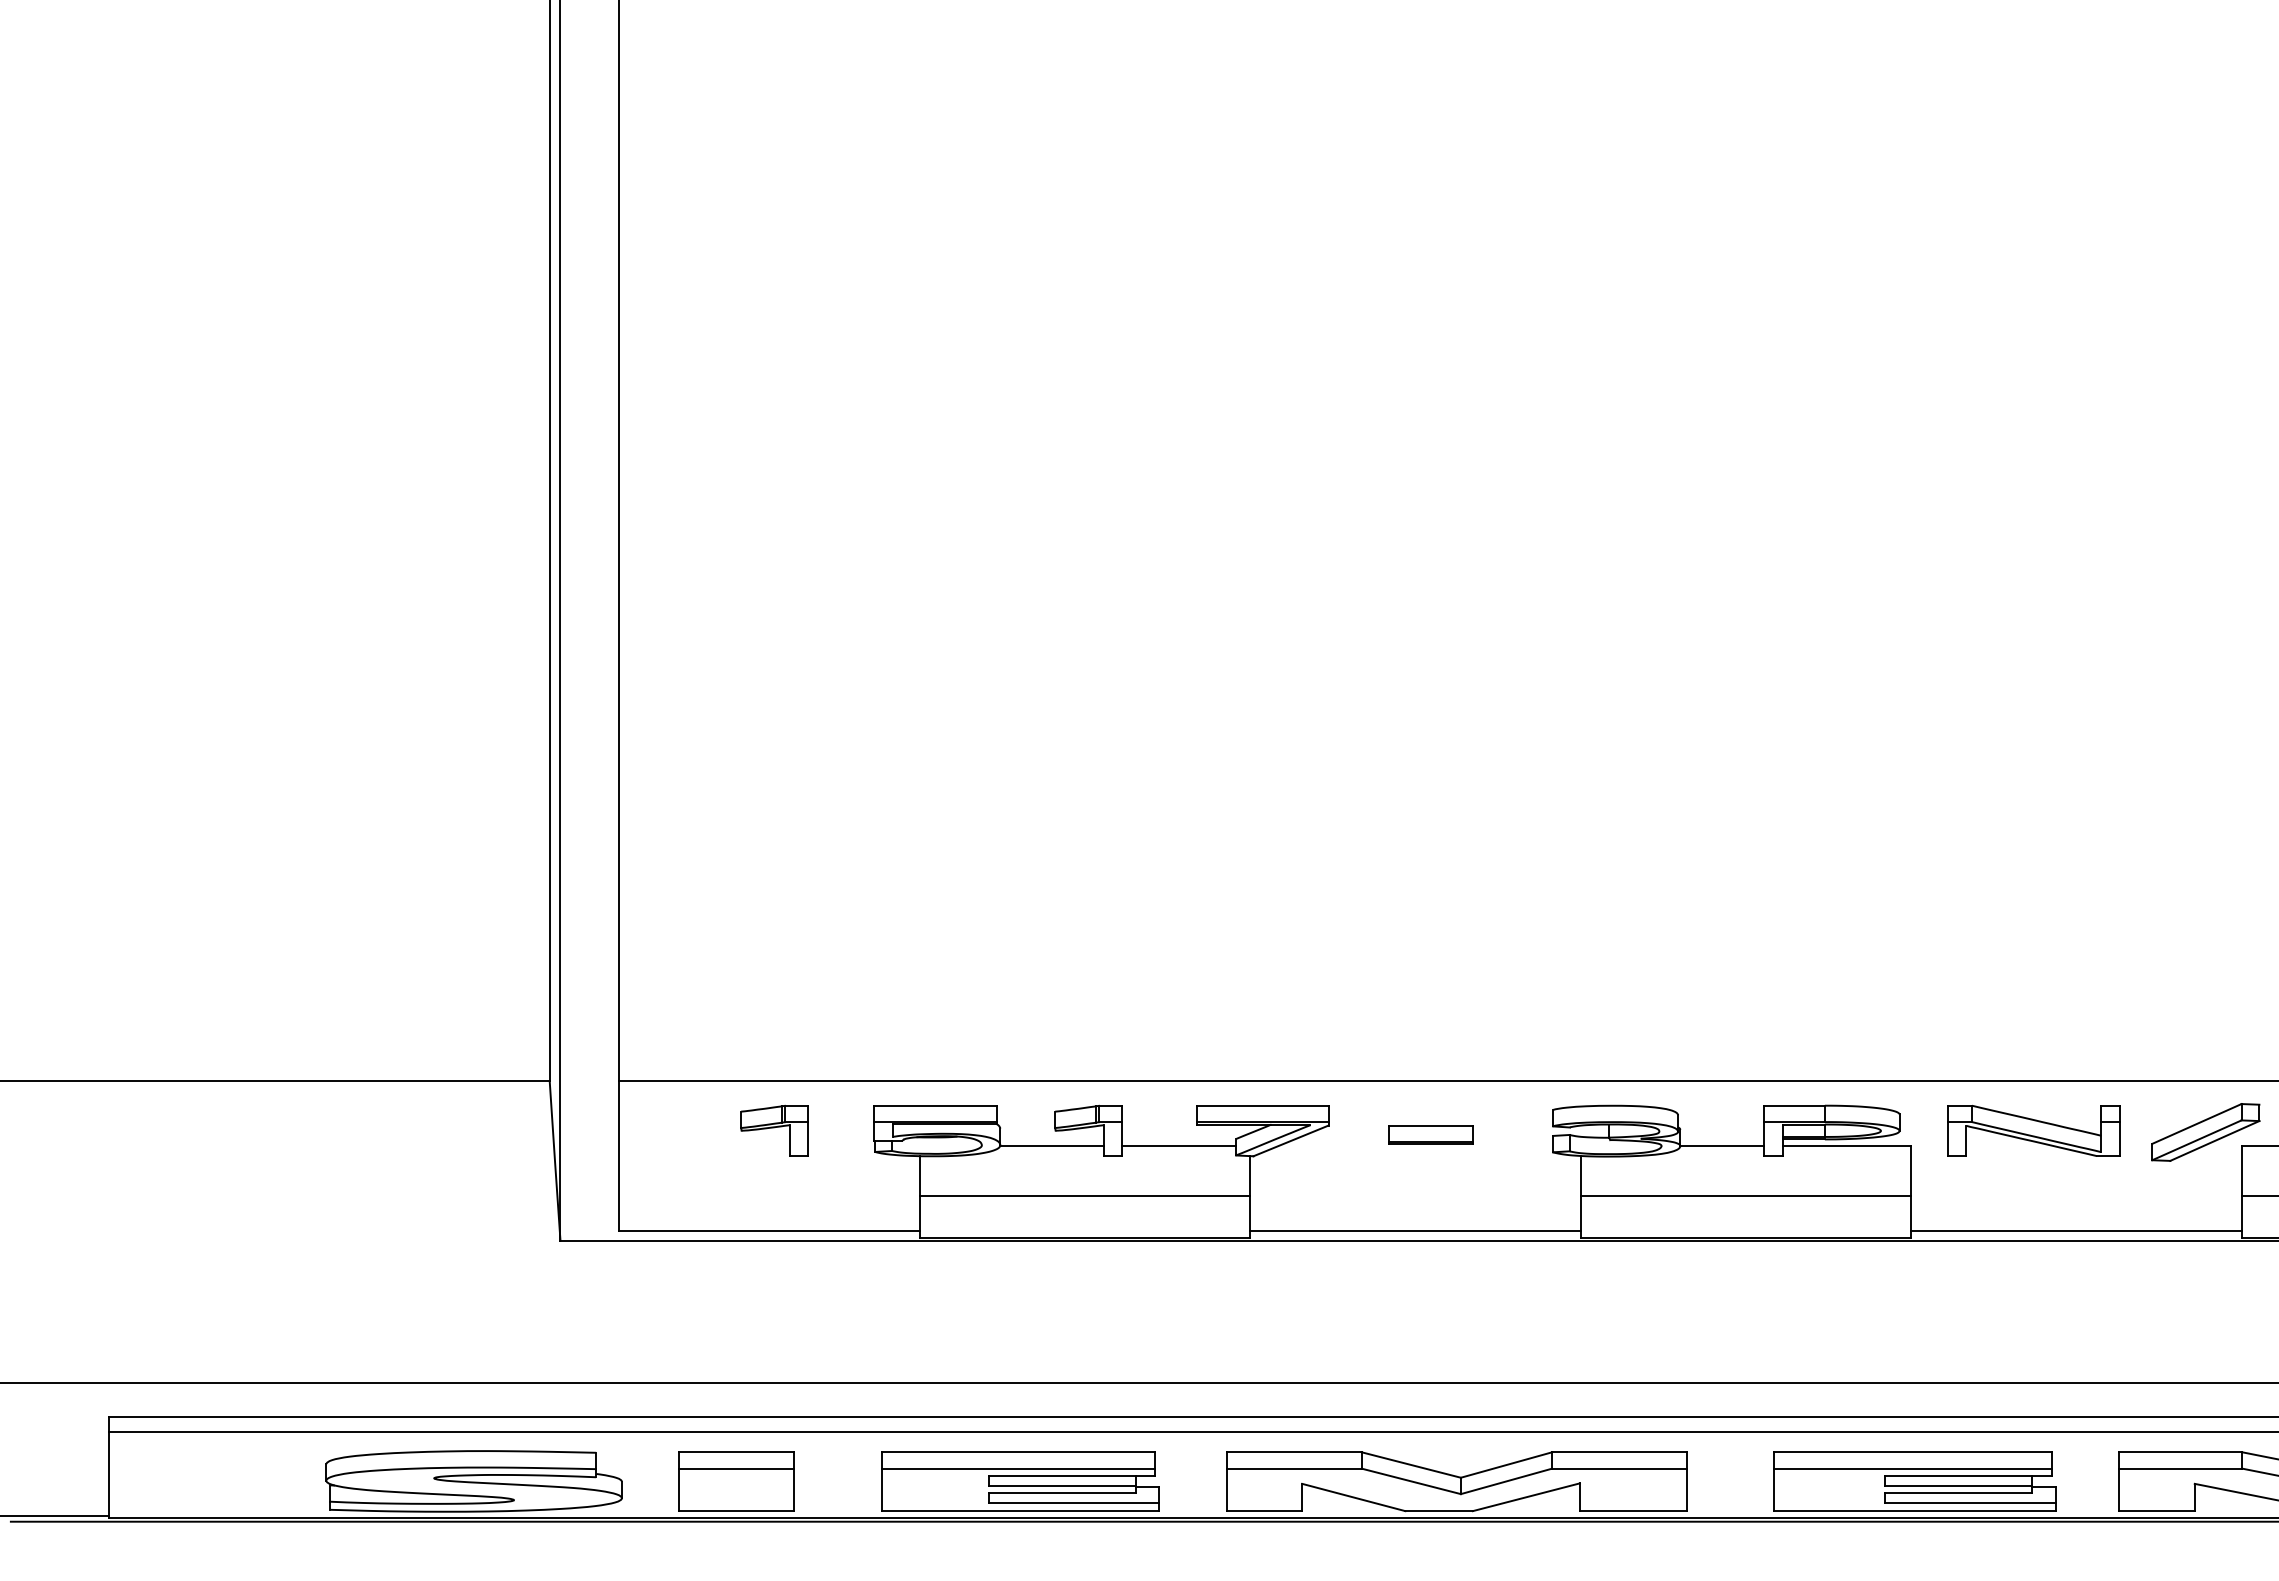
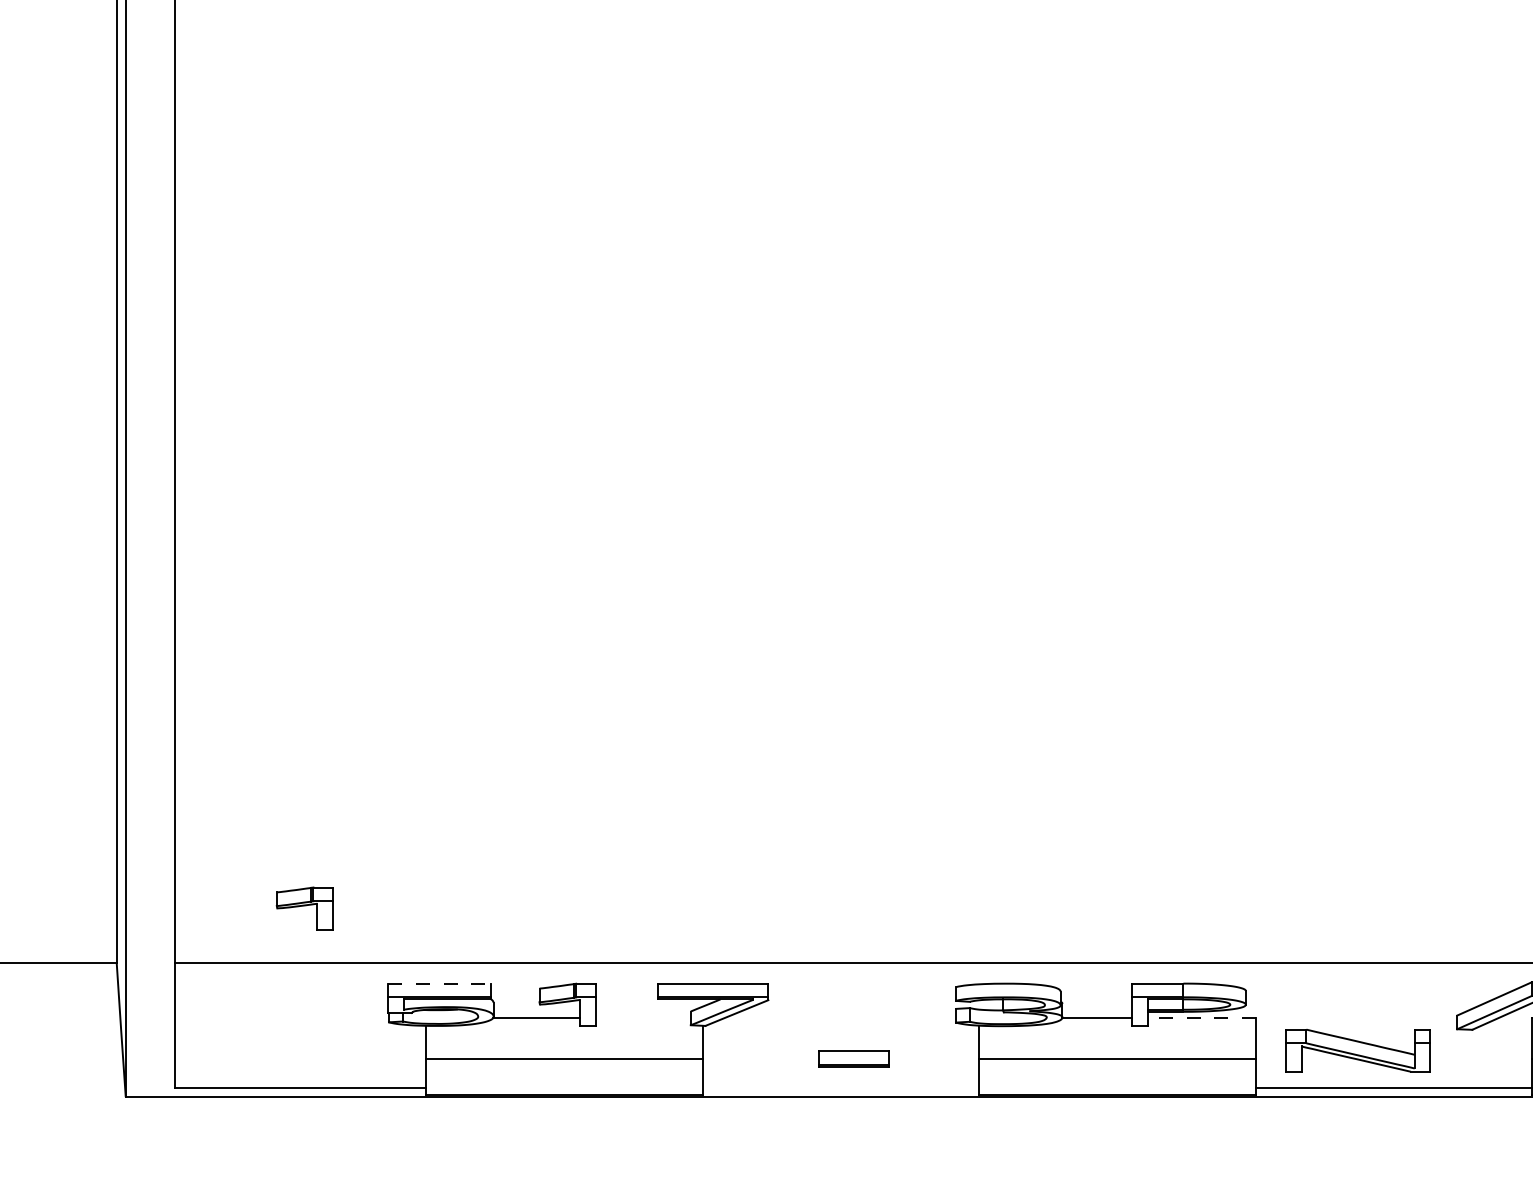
line: (936, 1105) -> (440, 983), solid -> dashed
part: (774, 1130) -> (304, 908), moved
part: (2033, 1130) -> (1357, 1050), moved
part: (1430, 1134) -> (853, 1058), moved
line: (1178, 1146) -> (642, 1017), removed
line: (1846, 1146) -> (1201, 1017), solid -> dashed
line: (1415, 1230) -> (840, 1088), removed

